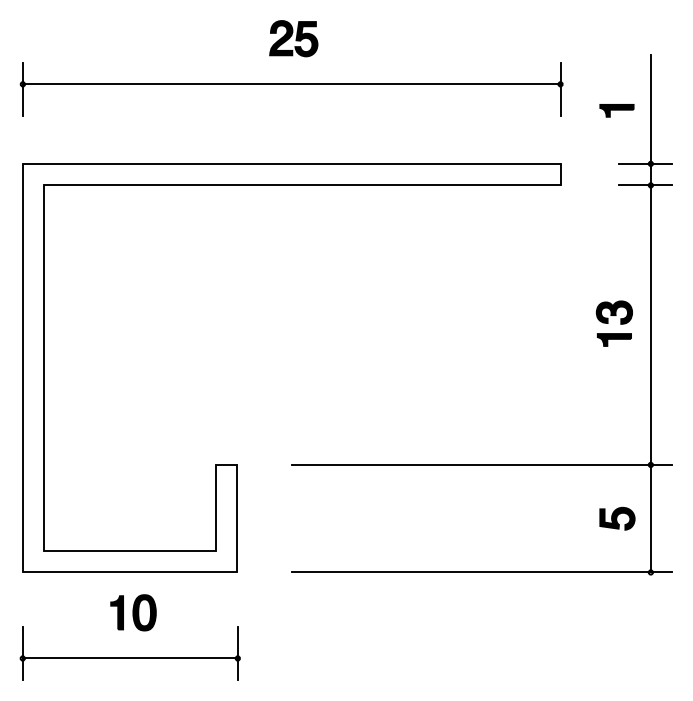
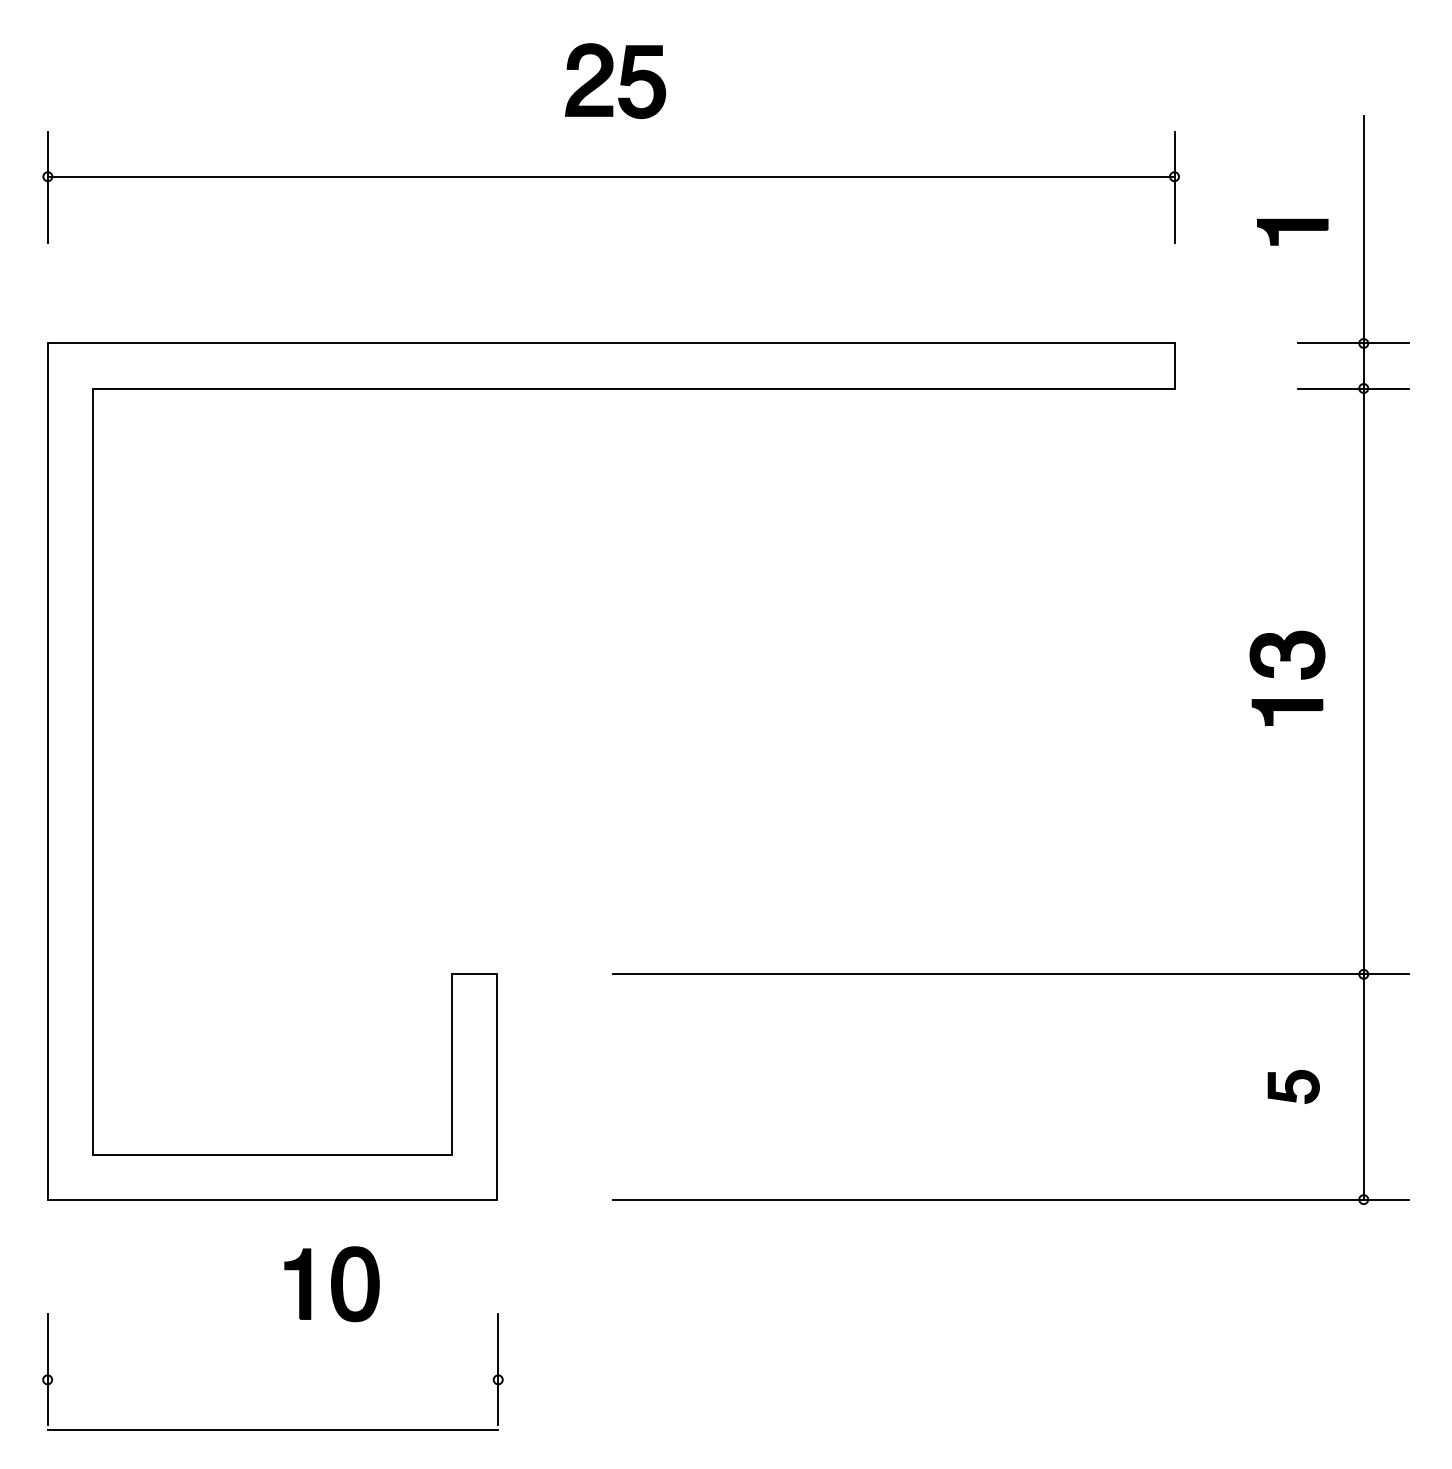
part: (617, 518) -> (1293, 1086), size x0.7
part: (133, 612) -> (332, 1283), moved
line: (129, 658) -> (271, 1430), moved

